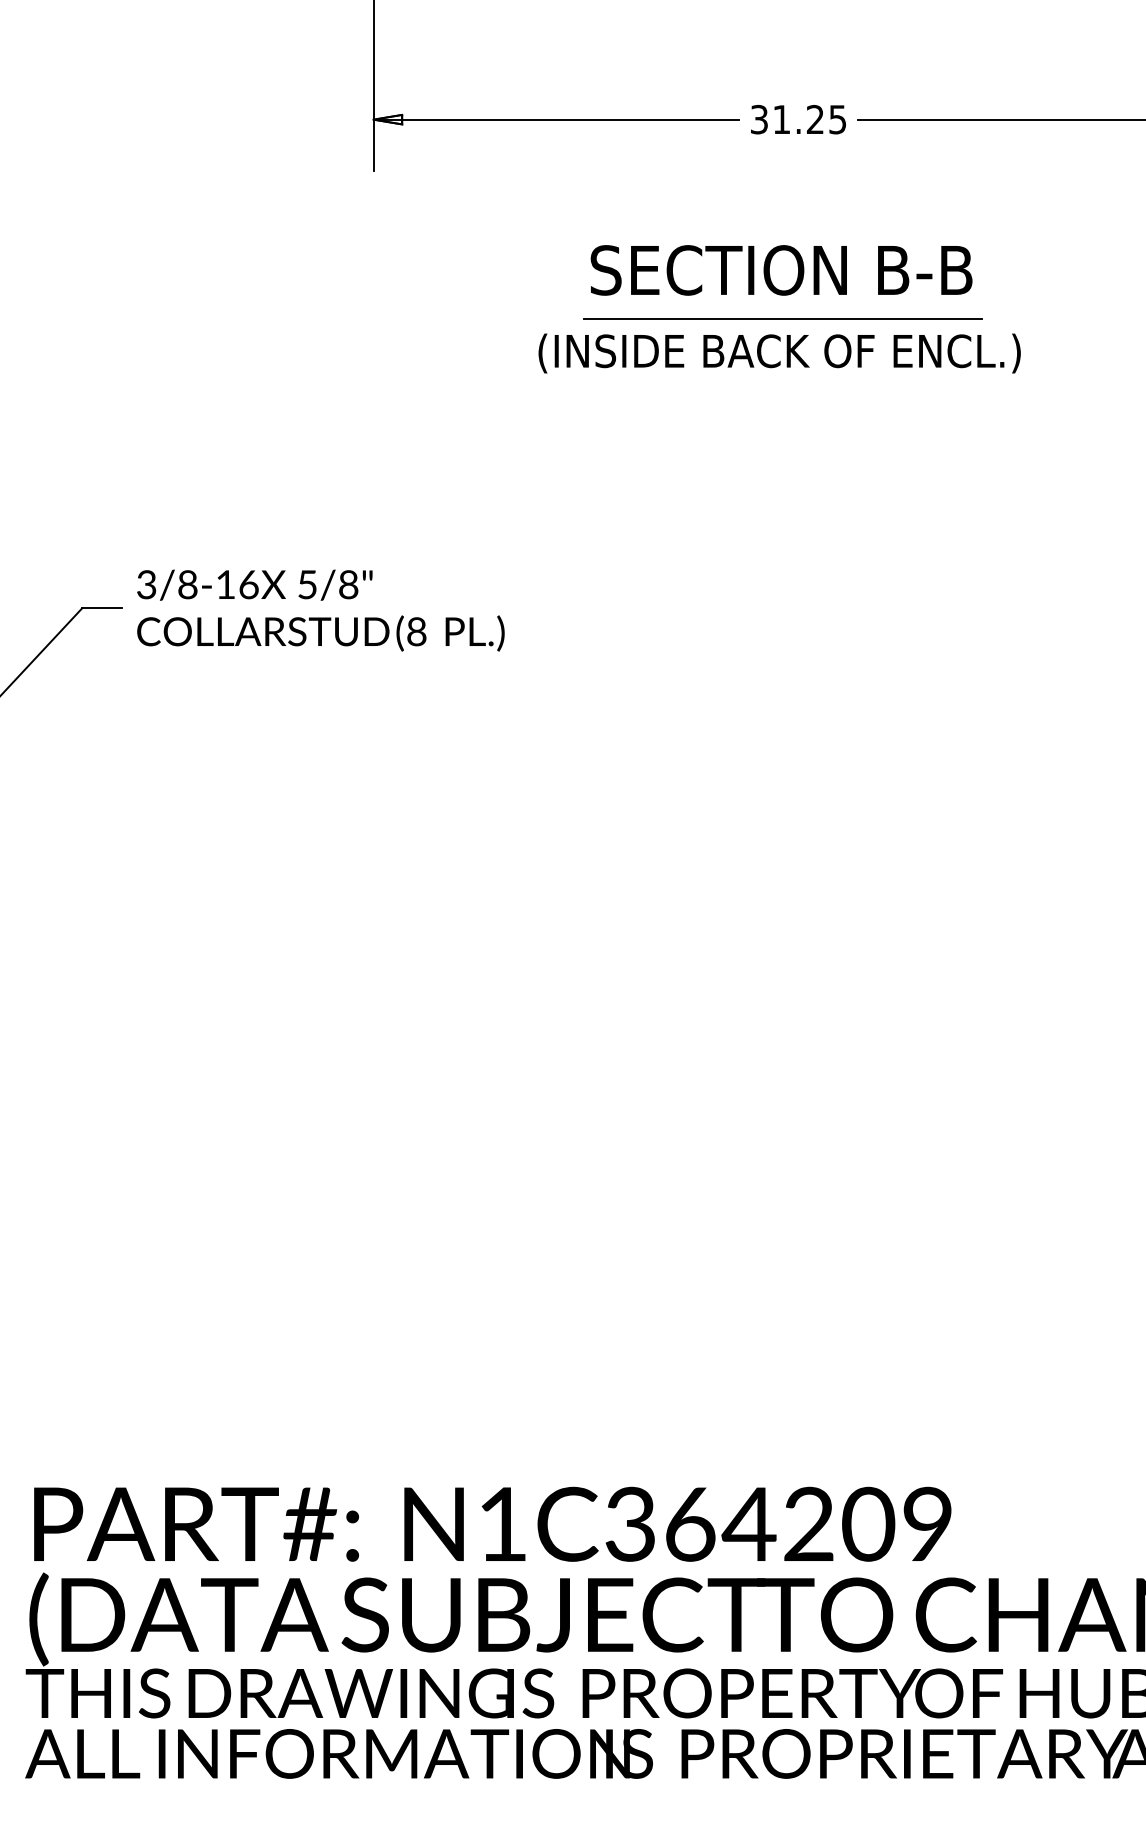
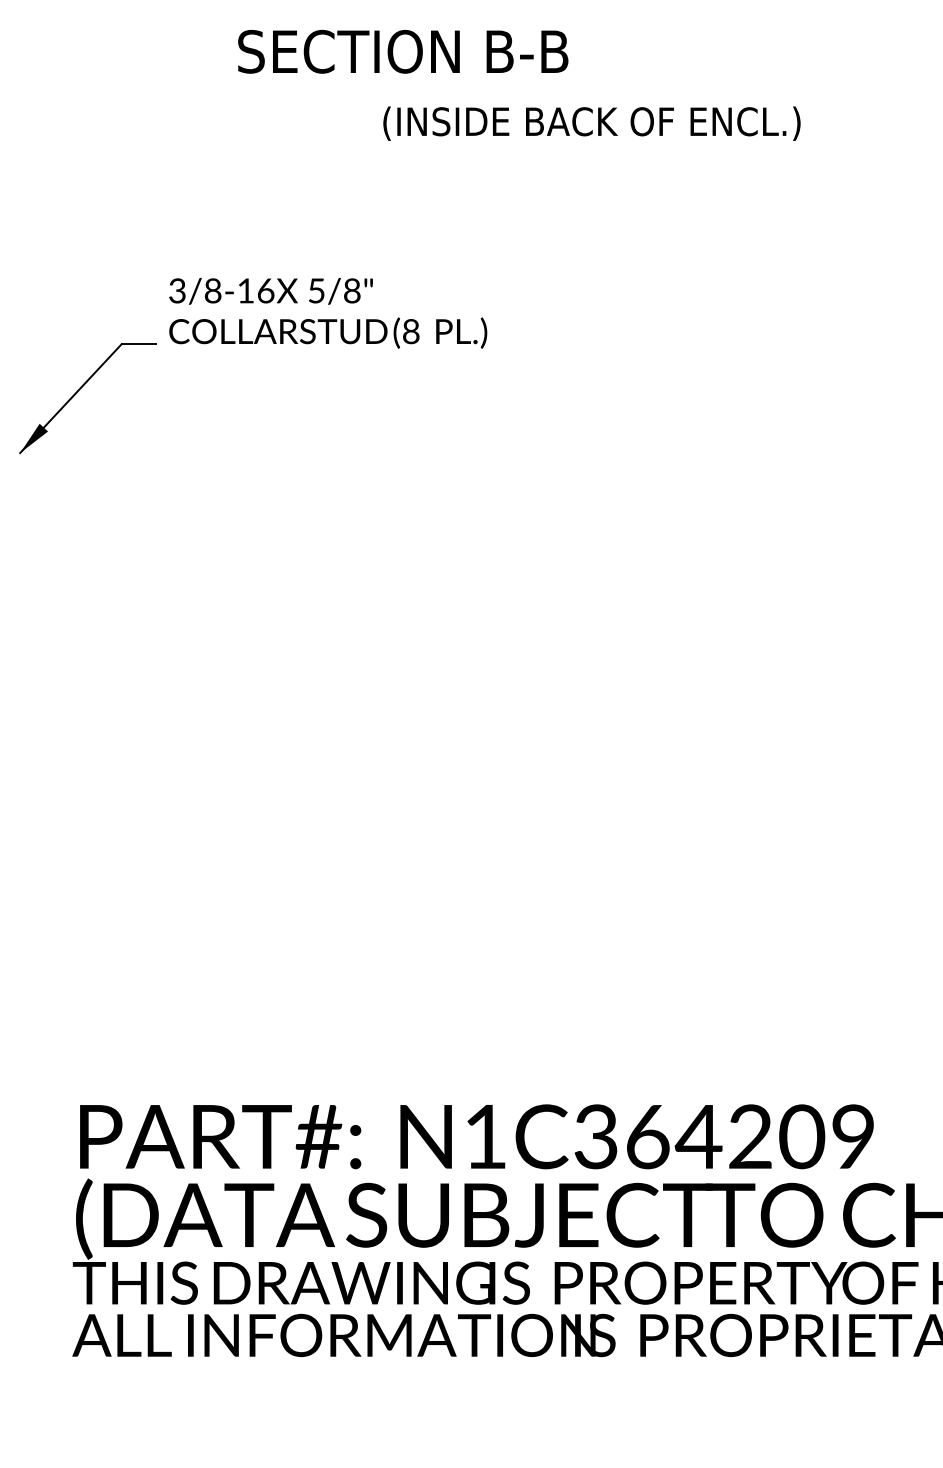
text: (781, 270) -> (403, 51), moved
line: (782, 318) -> (727, 93), removed
text: (779, 353) -> (591, 123), moved
text: (320, 610) -> (327, 313), moved

